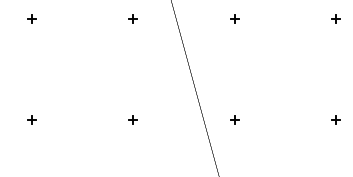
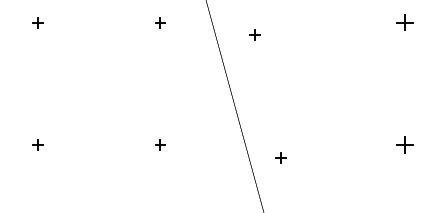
part: (234, 18) -> (254, 34), moved
part: (335, 18) -> (404, 22), size x1.6
part: (234, 120) -> (280, 157), moved
part: (335, 120) -> (404, 144), size x1.6

